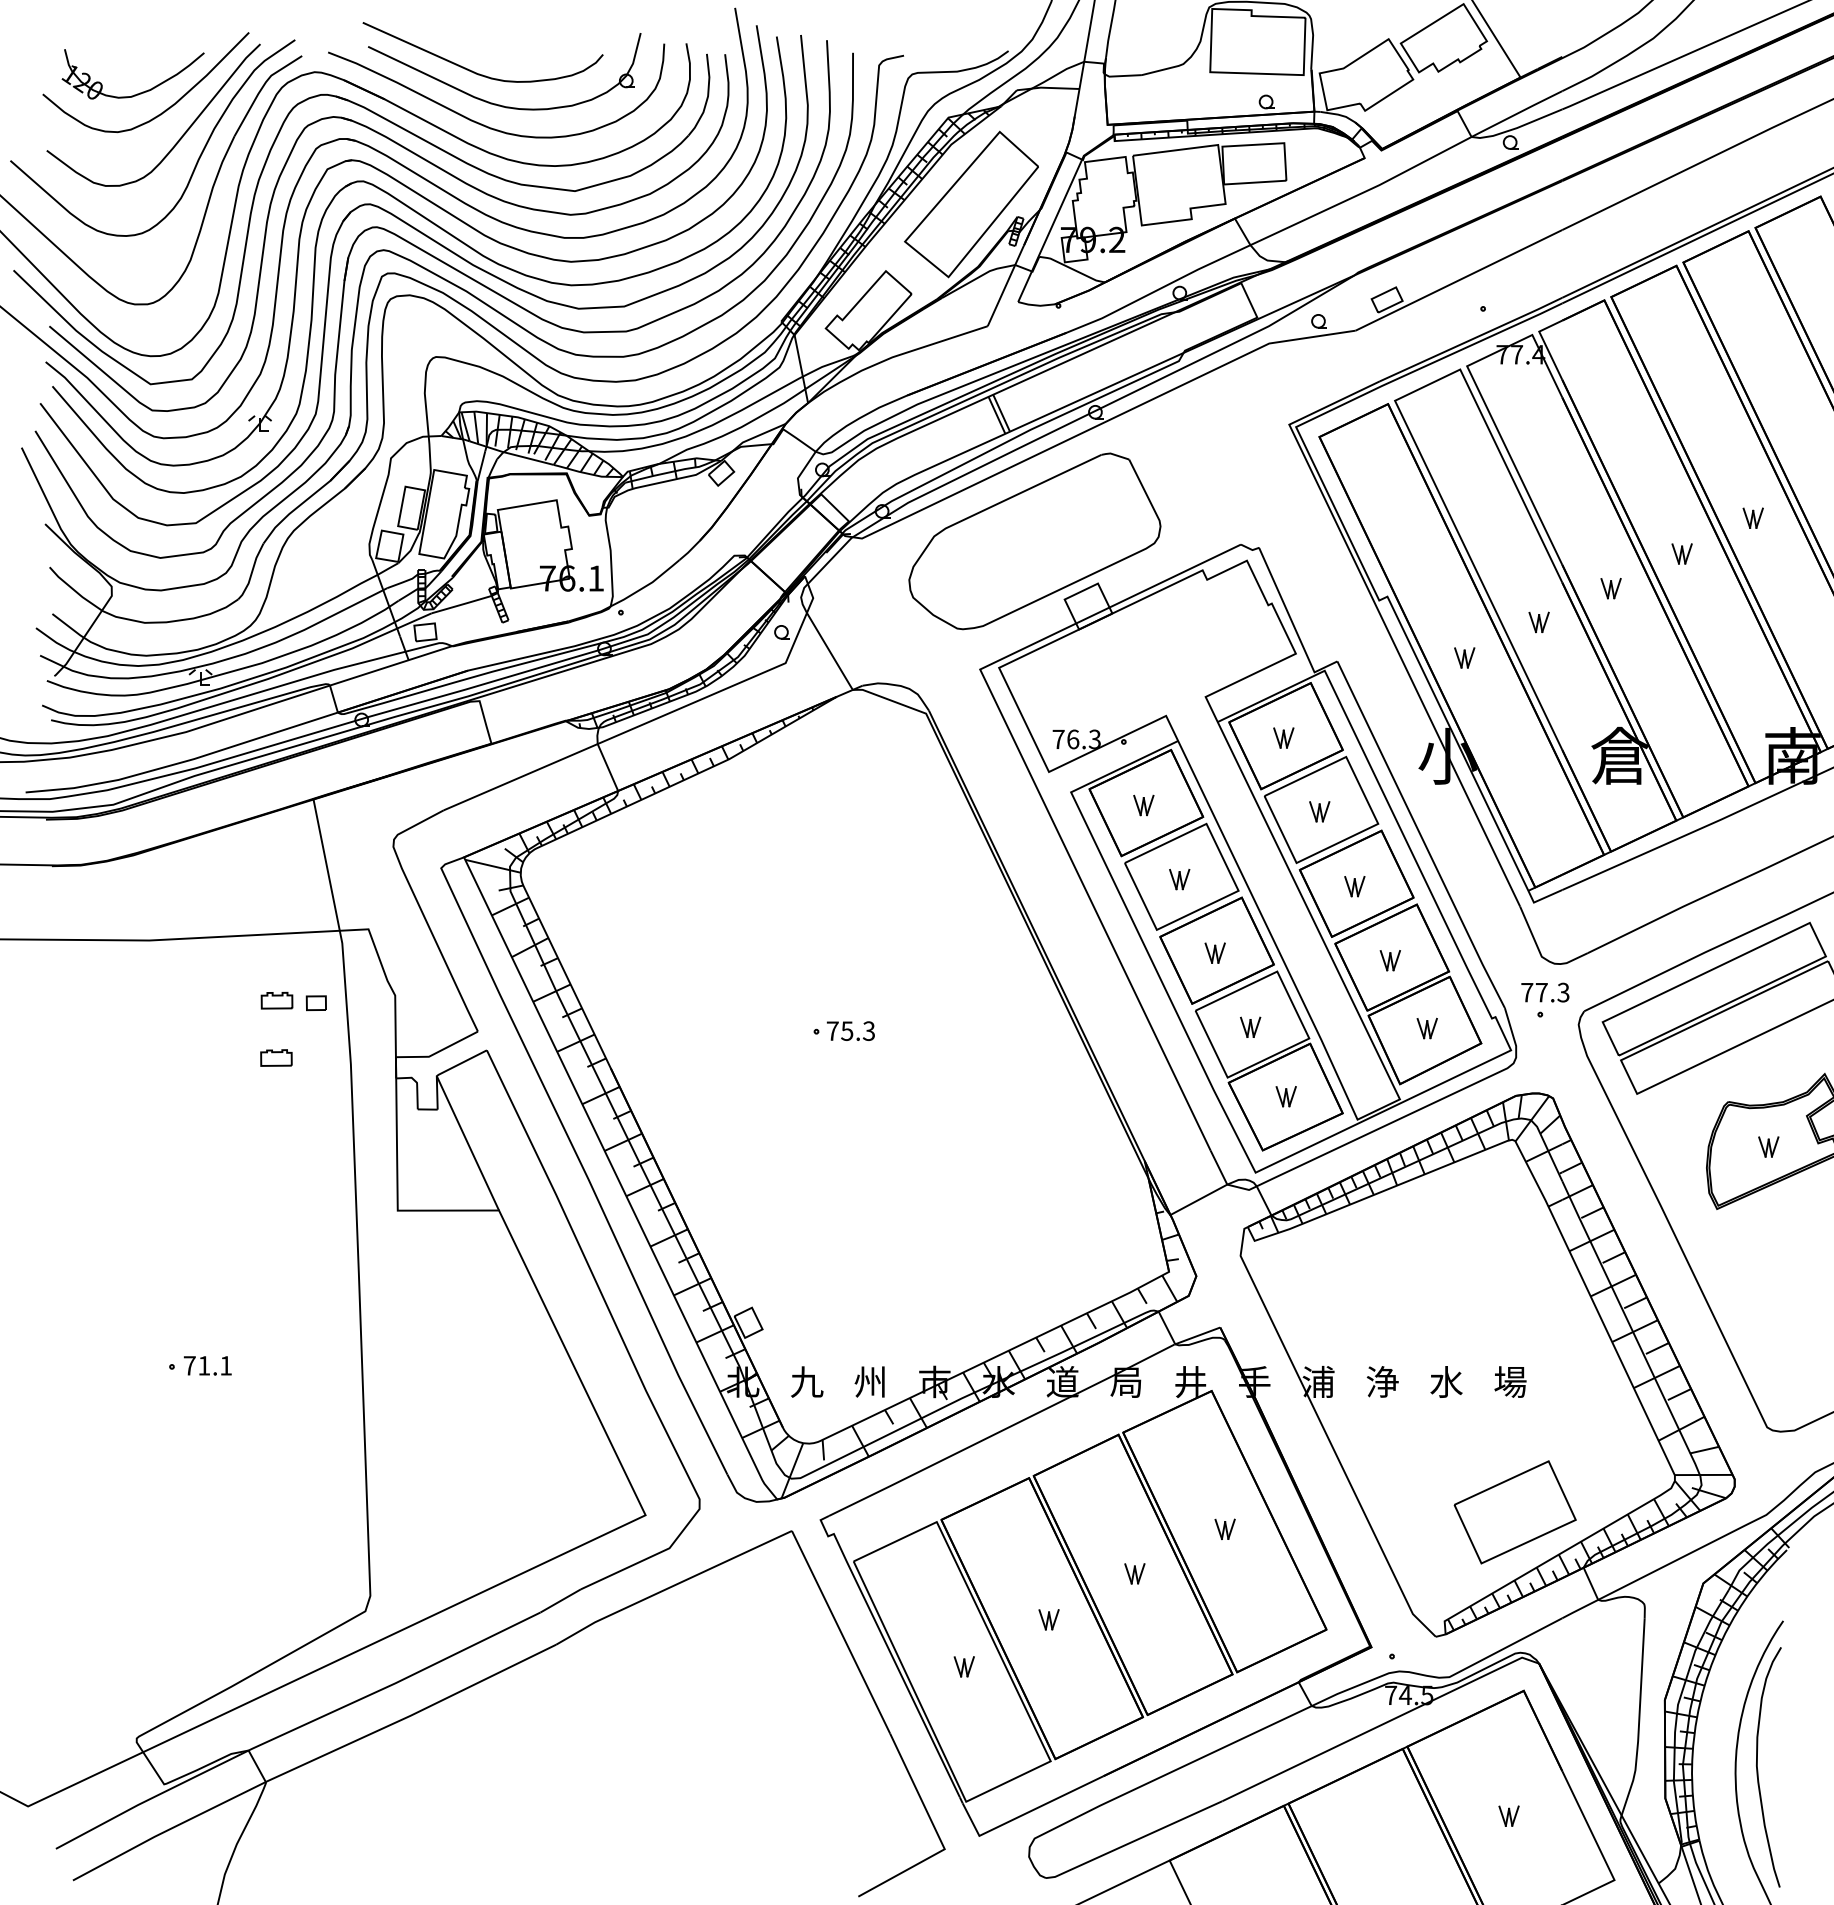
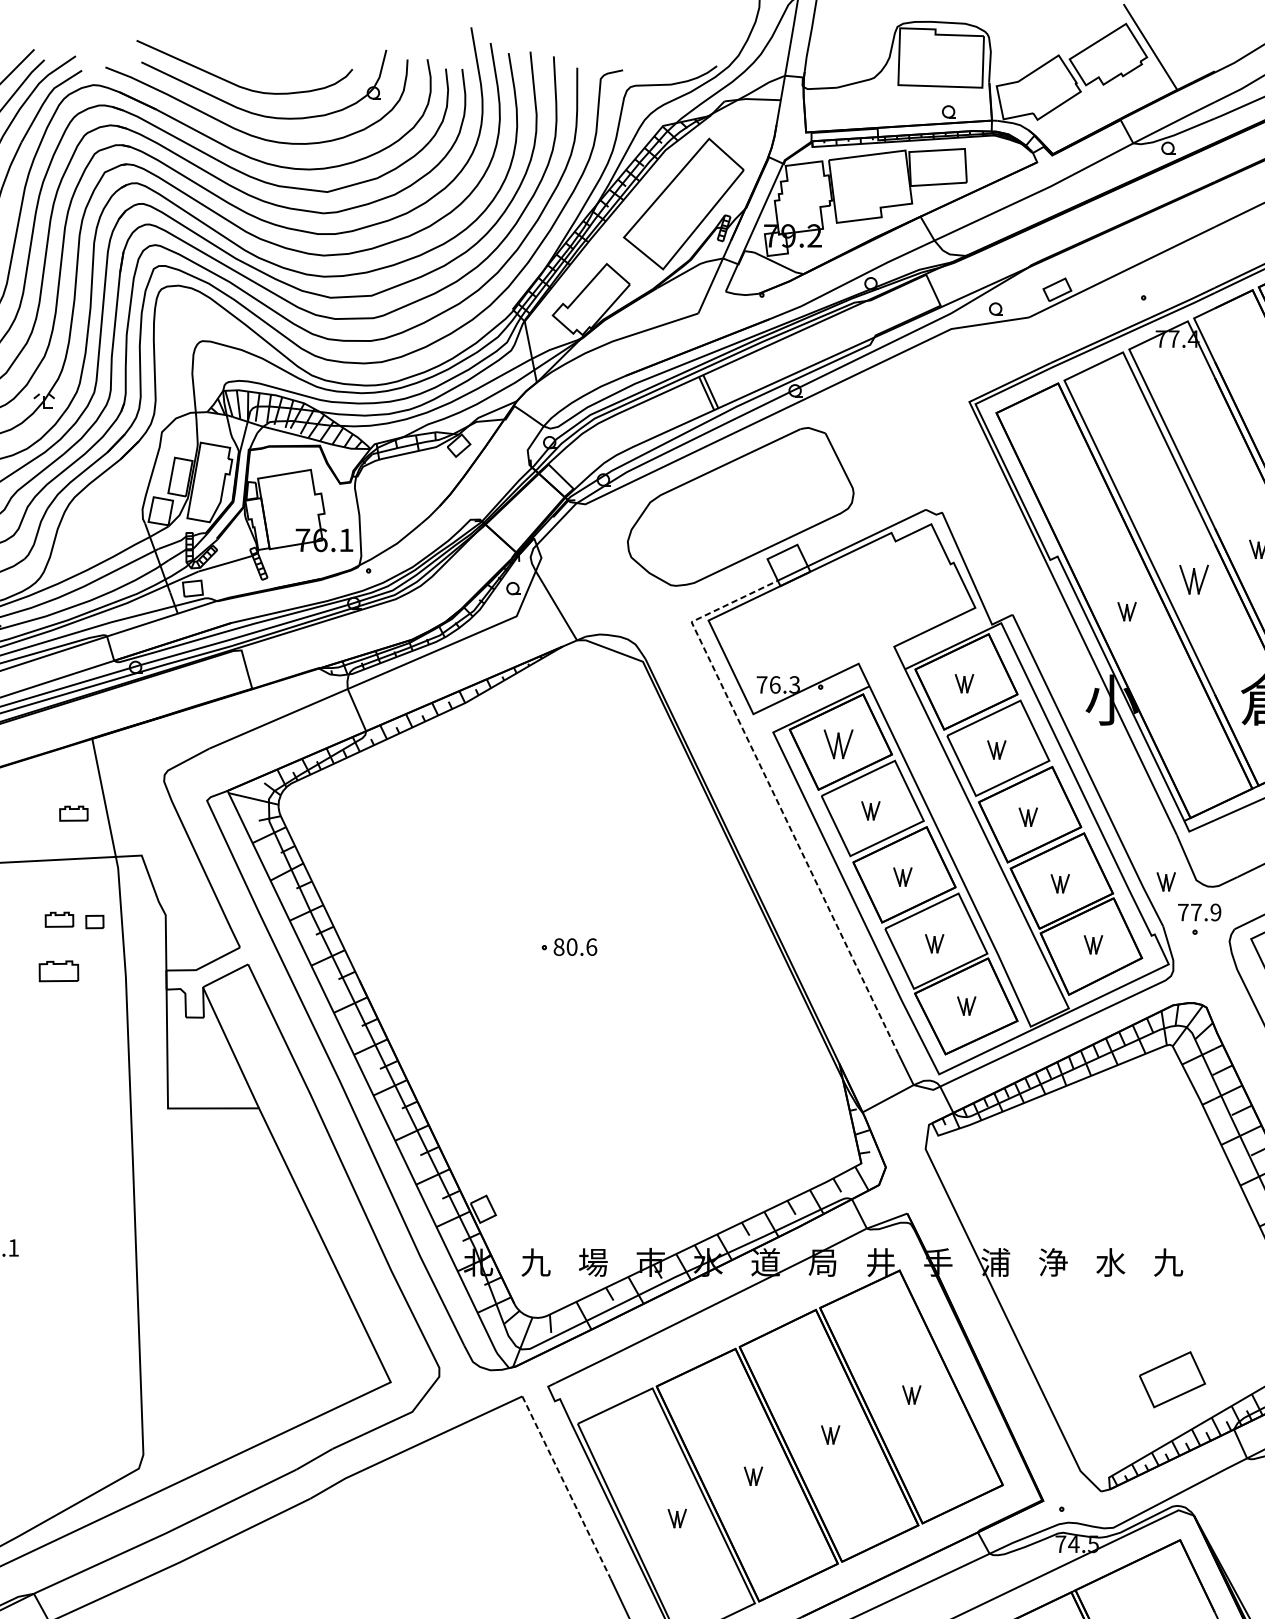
part: (1538, 622) -> (1193, 579), size x1.6
part: (1143, 805) -> (838, 744), size x1.6
line: (1072, 861) -> (774, 794), solid -> dashed
part: (292, 882) -> (73, 813), added
part: (1507, 958) -> (1165, 881), added
text: (1563, 992) -> (1215, 912), 77.3 -> 77.9
text: (850, 1030) -> (574, 946), 75.3 -> 80.6
part: (276, 1057) -> (59, 970), size x1.4
text: (870, 1381) -> (592, 1262), 州 -> 場
text: (1510, 1381) -> (1168, 1262), 場 -> 九
part: (1514, 1512) -> (1171, 1379), size x0.6
line: (841, 1632) -> (566, 1487), solid -> dashed

